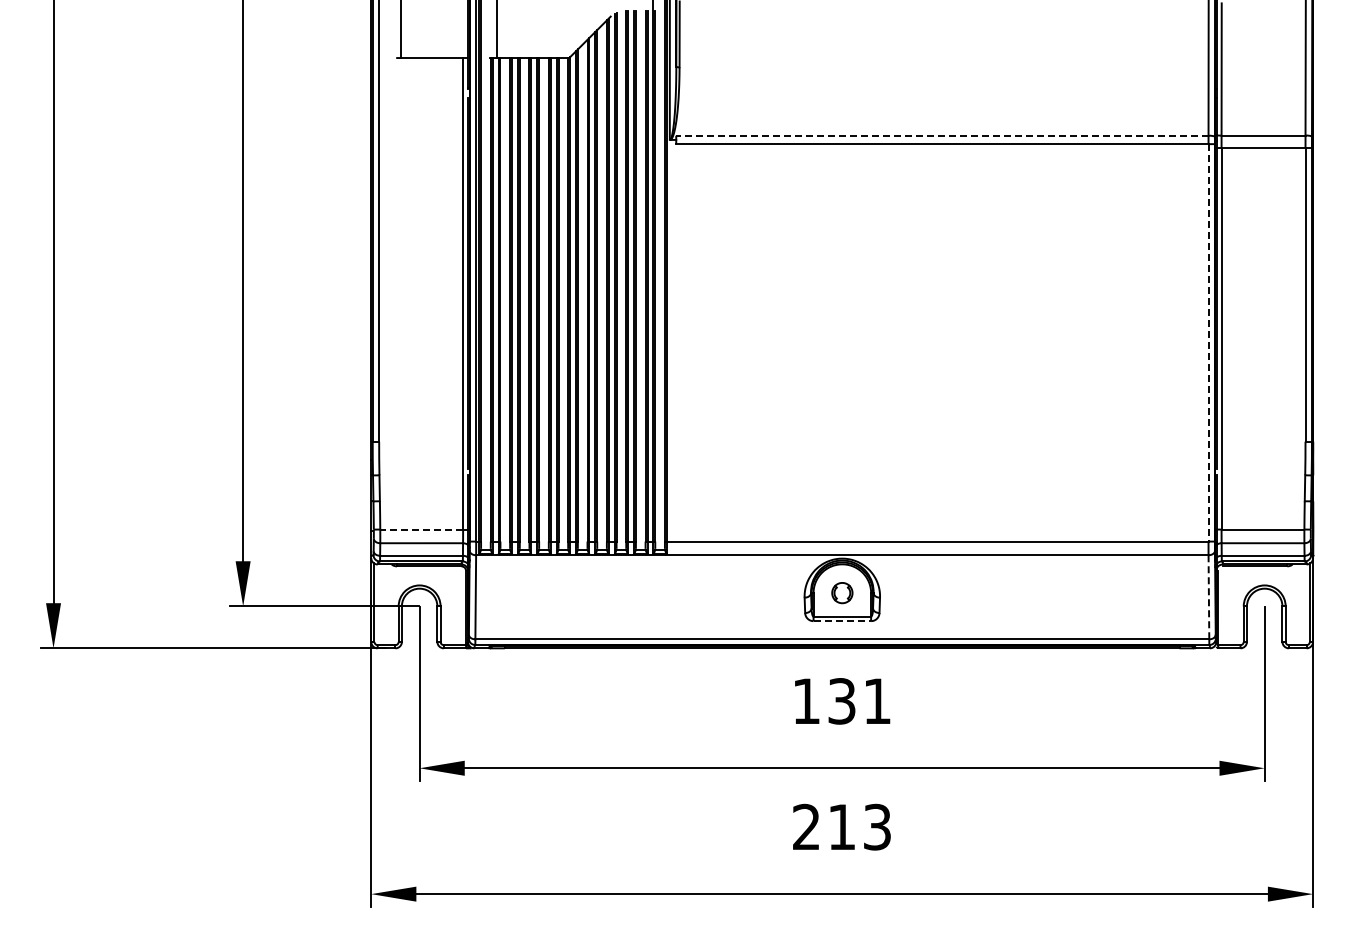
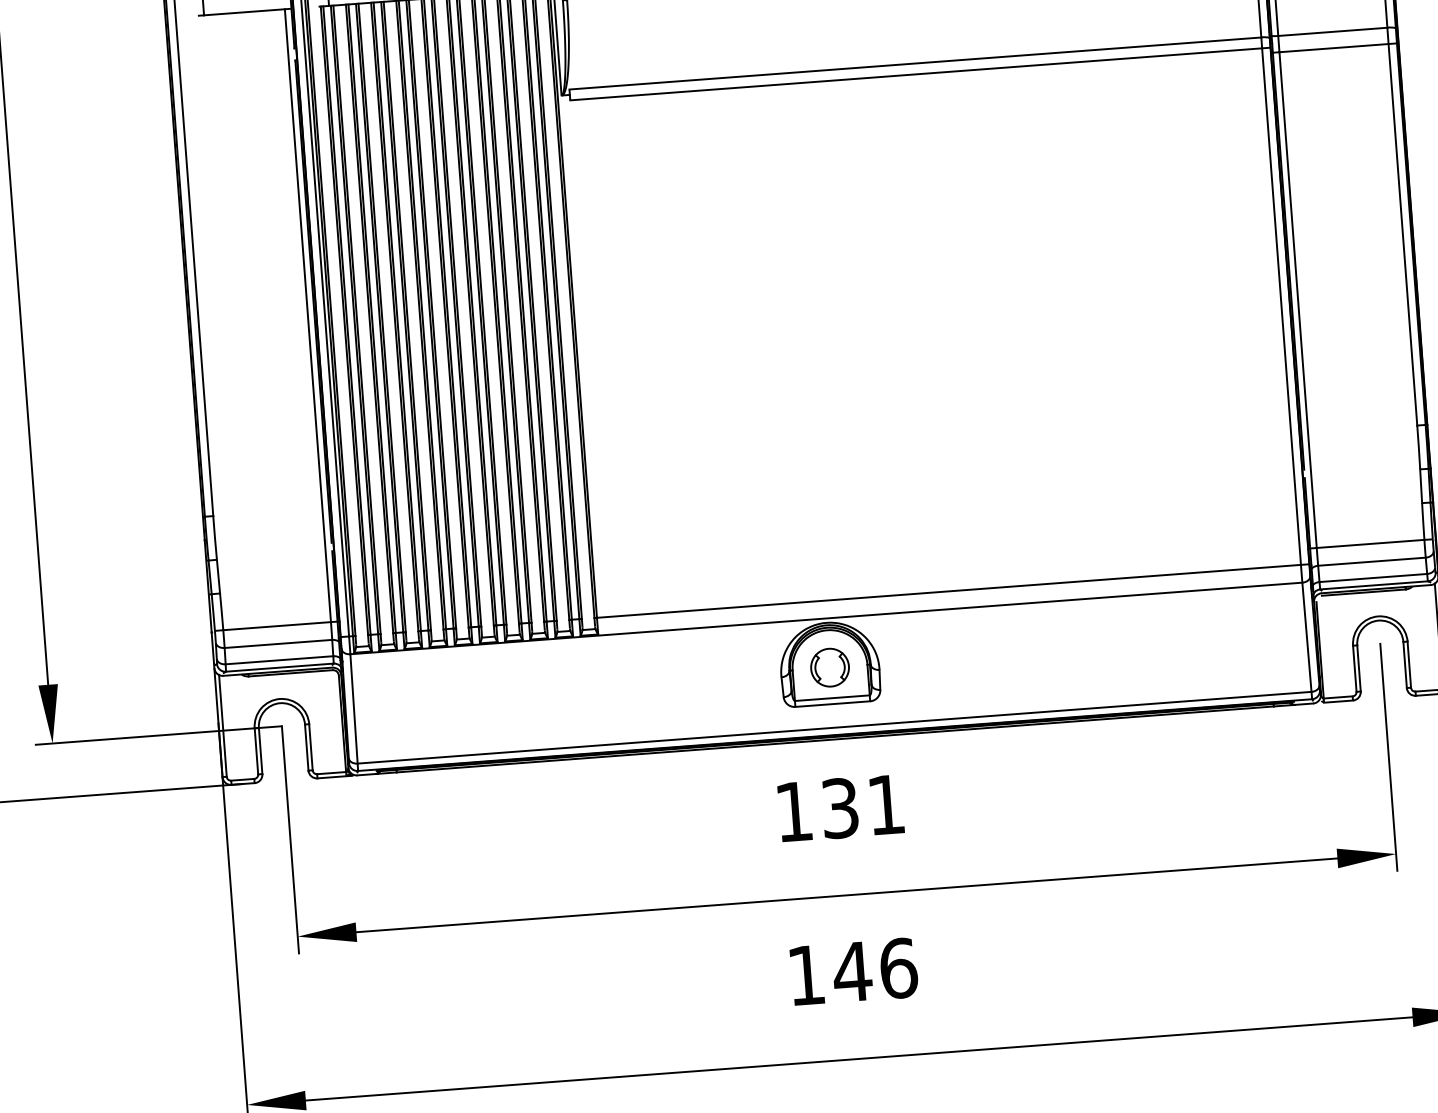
line: (941, 135) -> (914, 63), dashed -> solid
line: (1208, 342) -> (1281, 306), dashed -> solid
line: (421, 529) -> (276, 626), dashed -> solid
part: (842, 592) -> (830, 666), size x1.43
line: (1208, 597) -> (1306, 637), dashed -> solid
line: (842, 621) -> (833, 704), dashed -> solid
text: (842, 826) -> (853, 970), 213 -> 146

